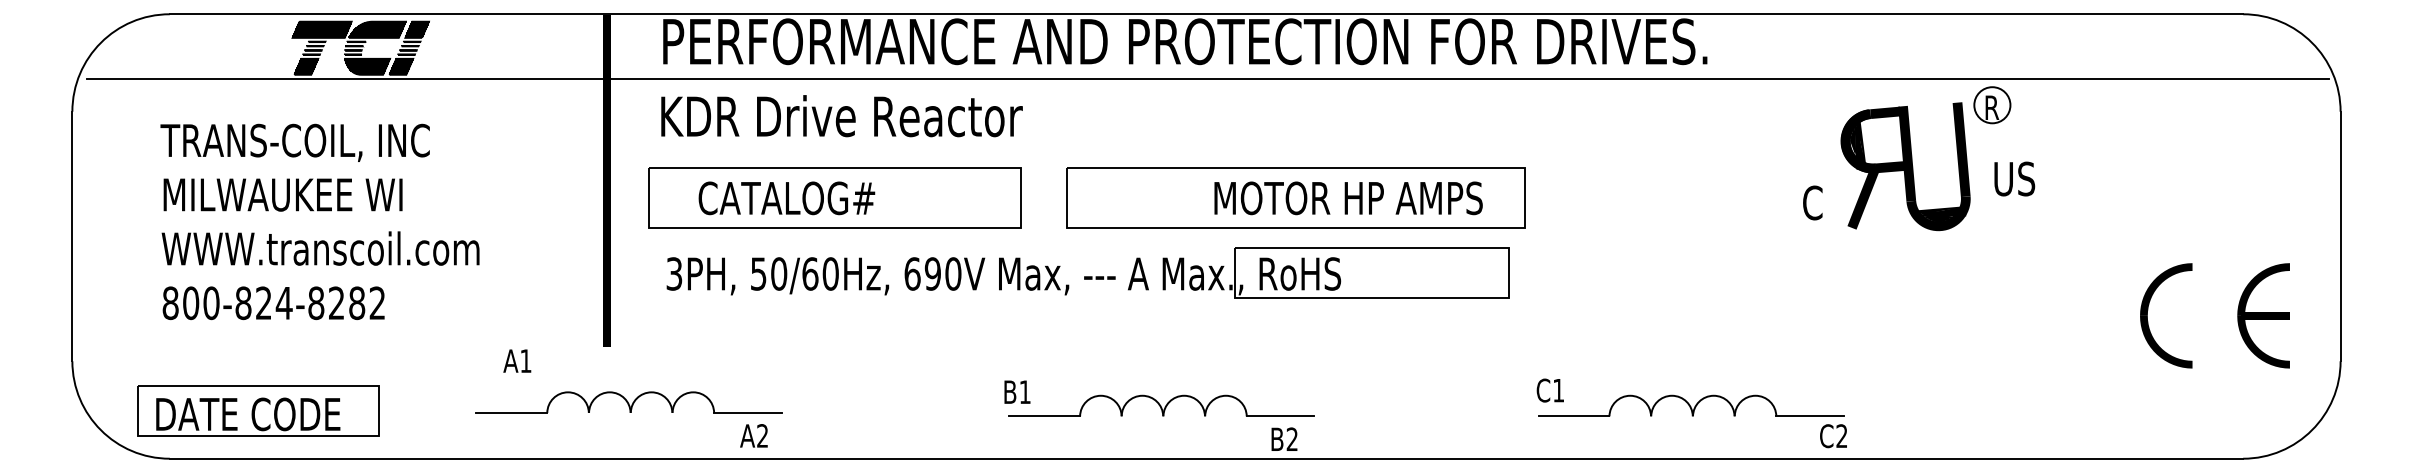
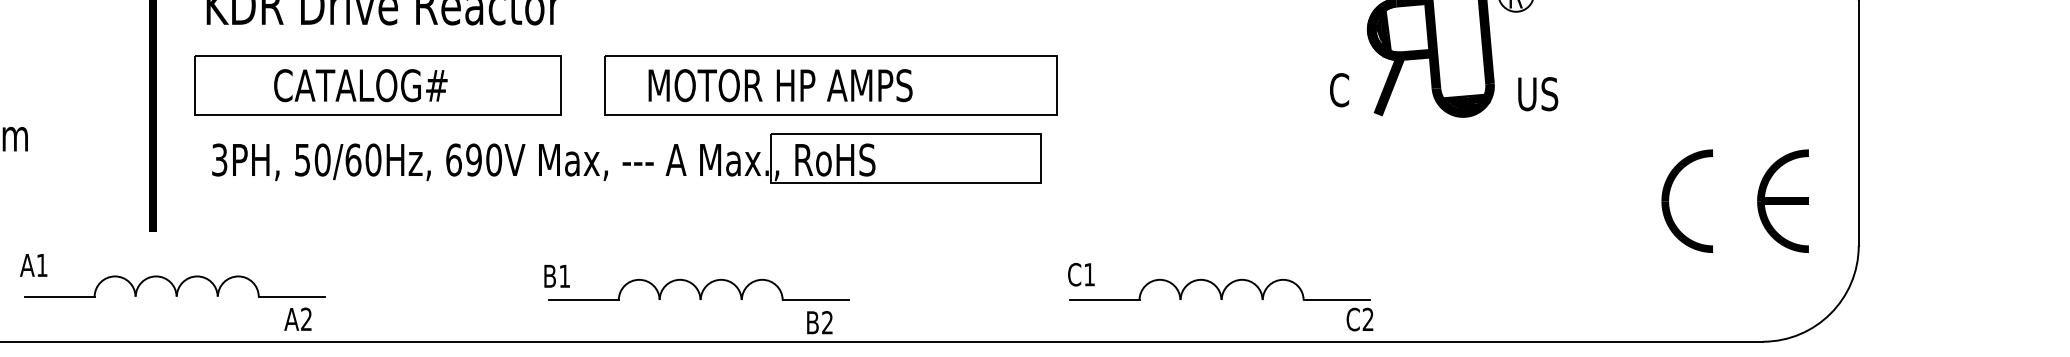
text: (2014, 178) -> (1537, 93), moved
text: (786, 198) -> (360, 85), moved
text: (1348, 198) -> (780, 85), moved
text: (517, 360) -> (33, 264), moved

